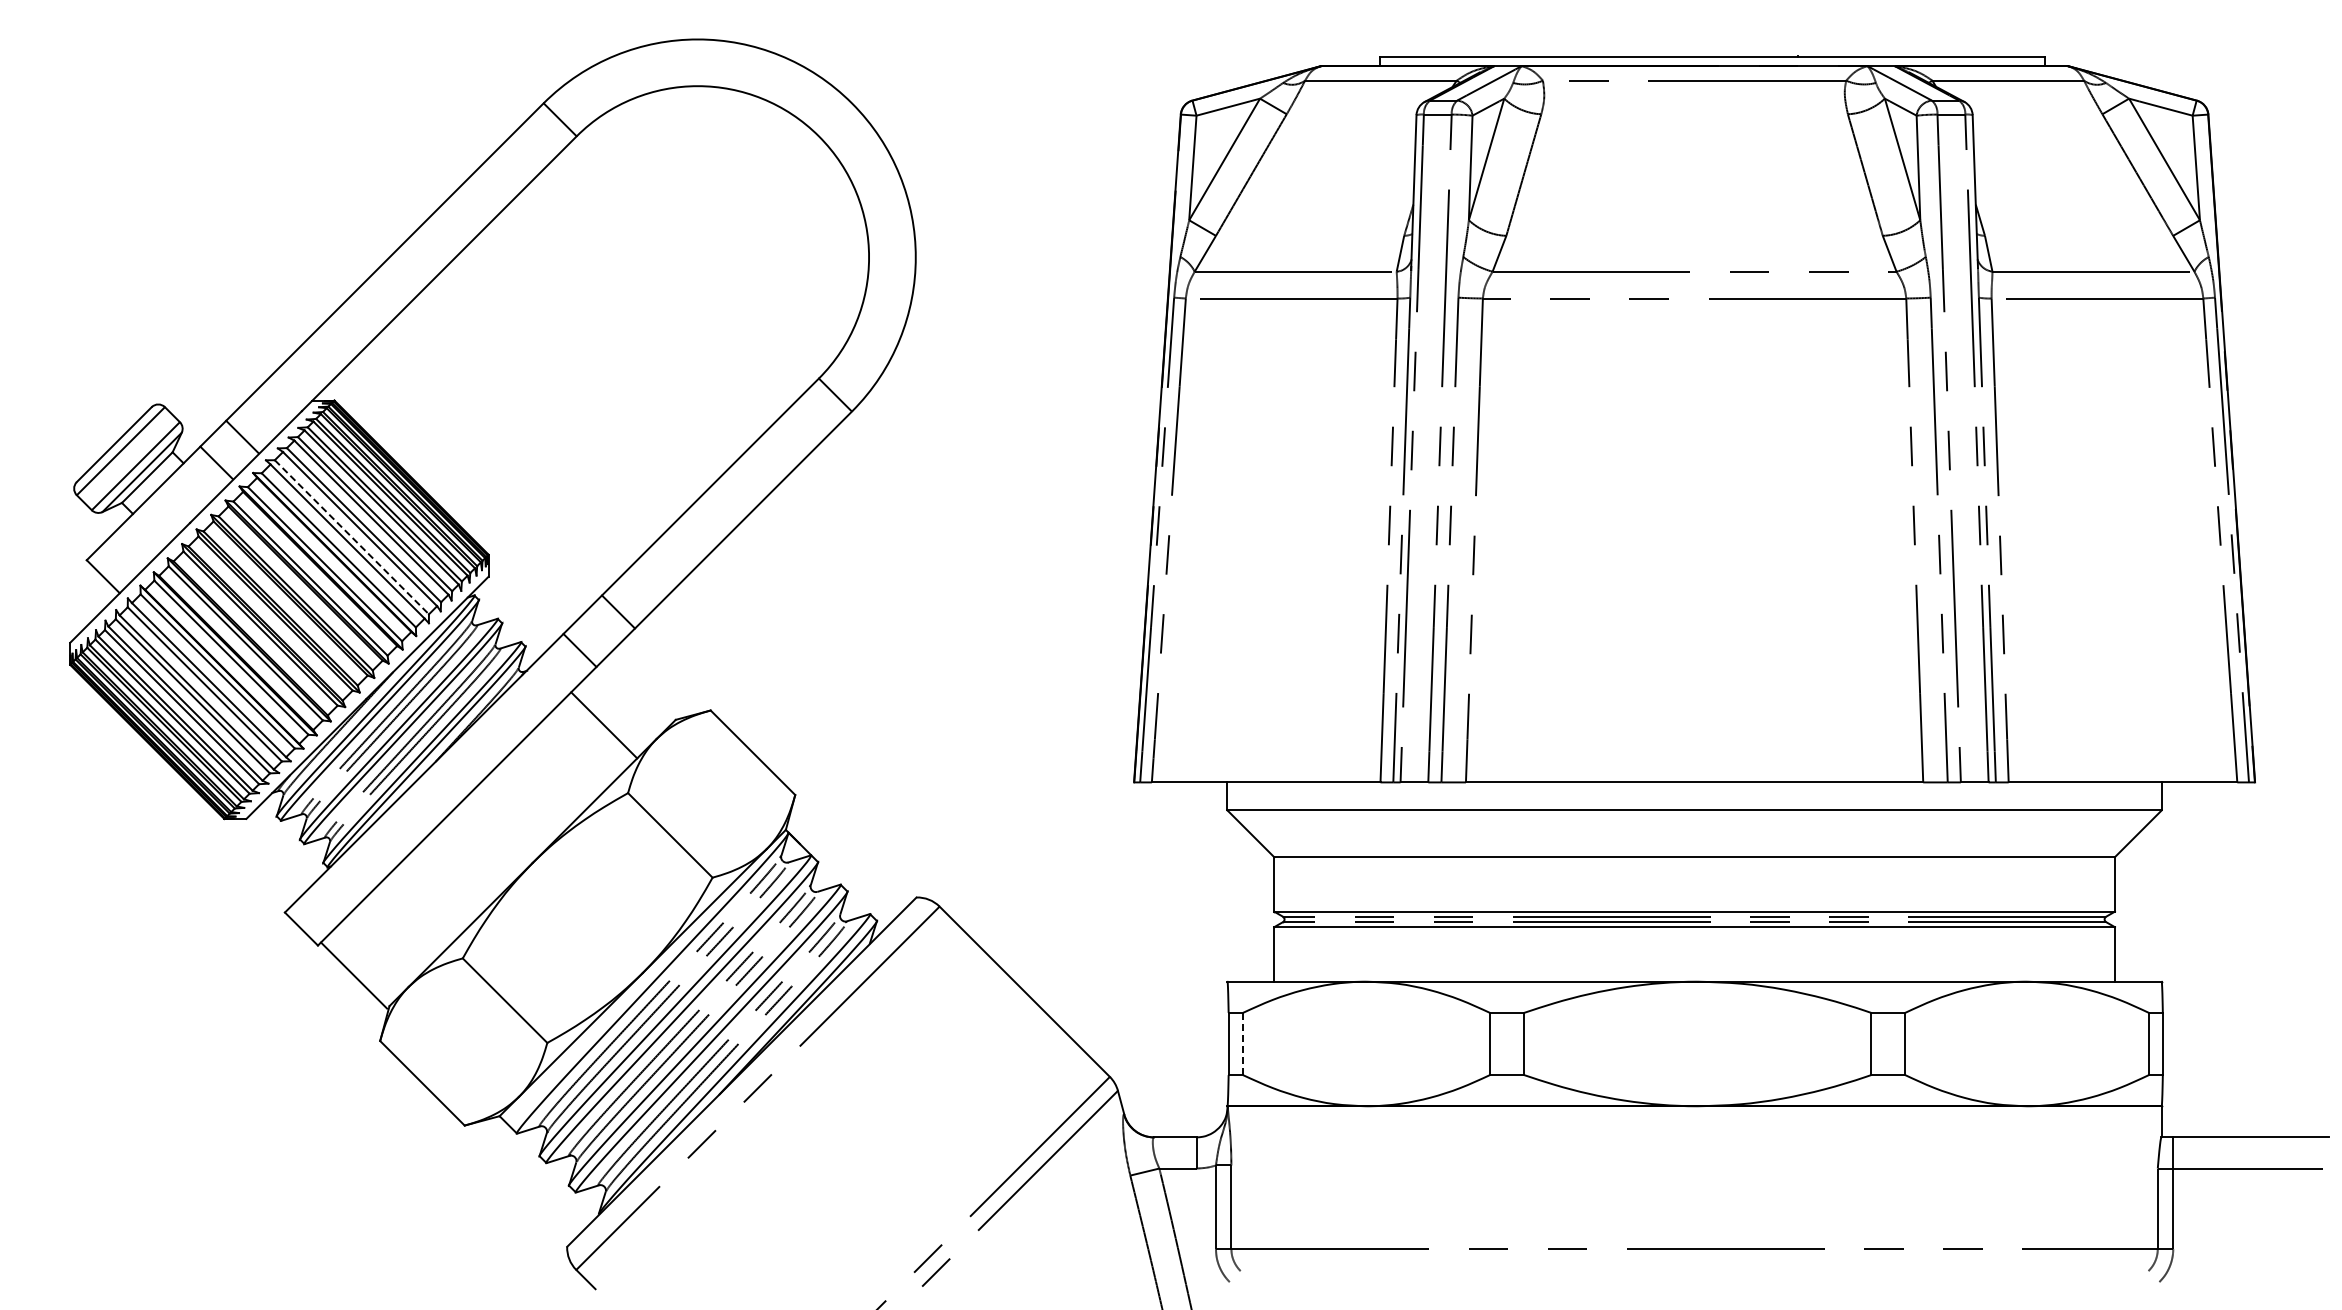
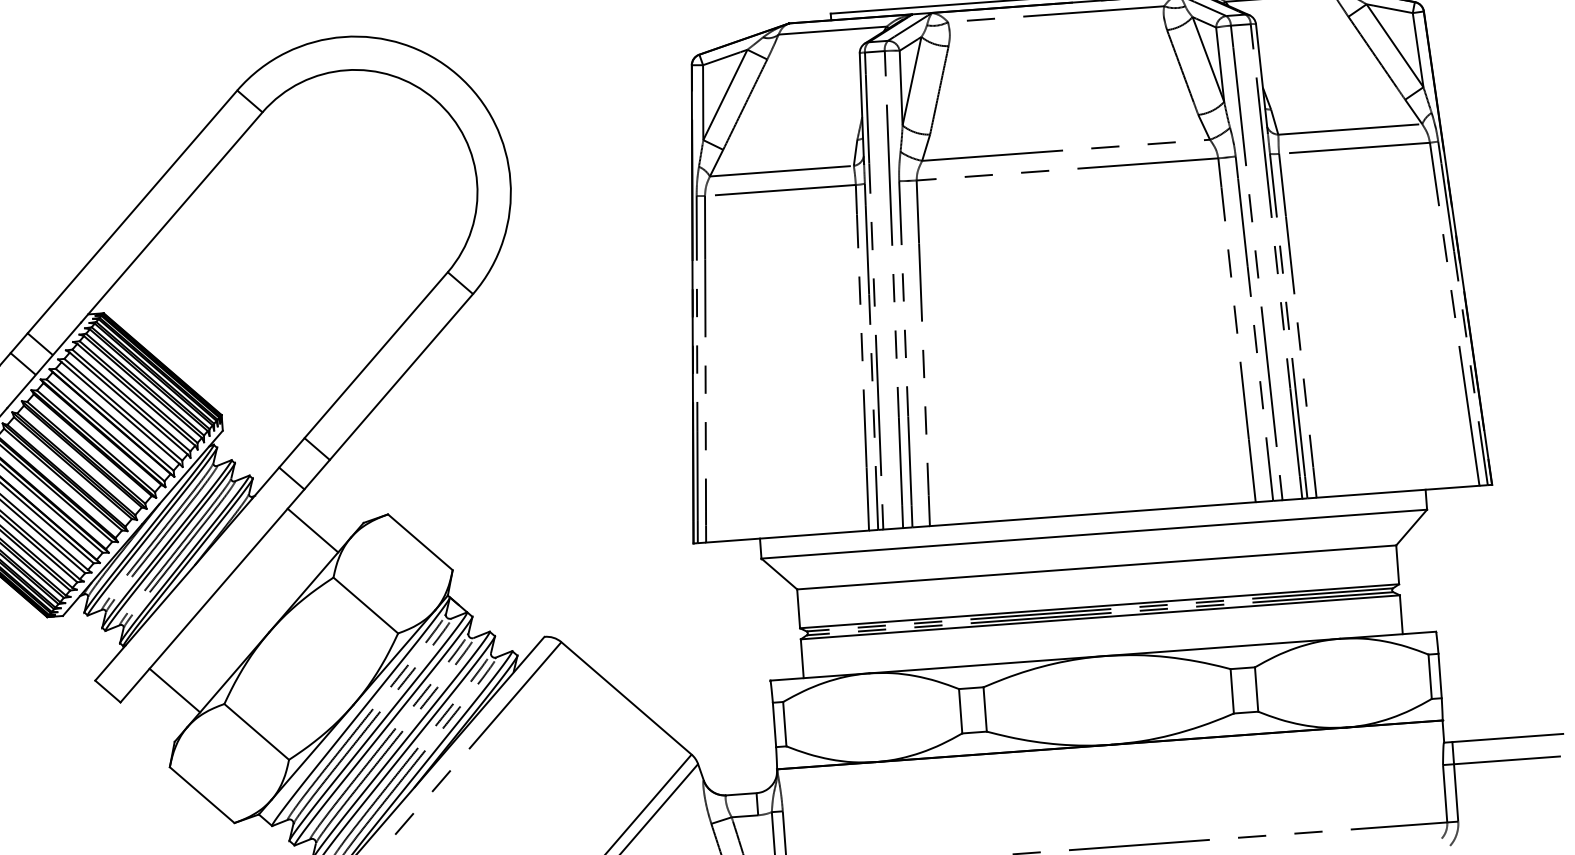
line: (351, 537) -> (123, 409), dashed -> solid
line: (354, 975) -> (175, 690), moved
line: (1243, 1044) -> (785, 724), dashed -> solid

